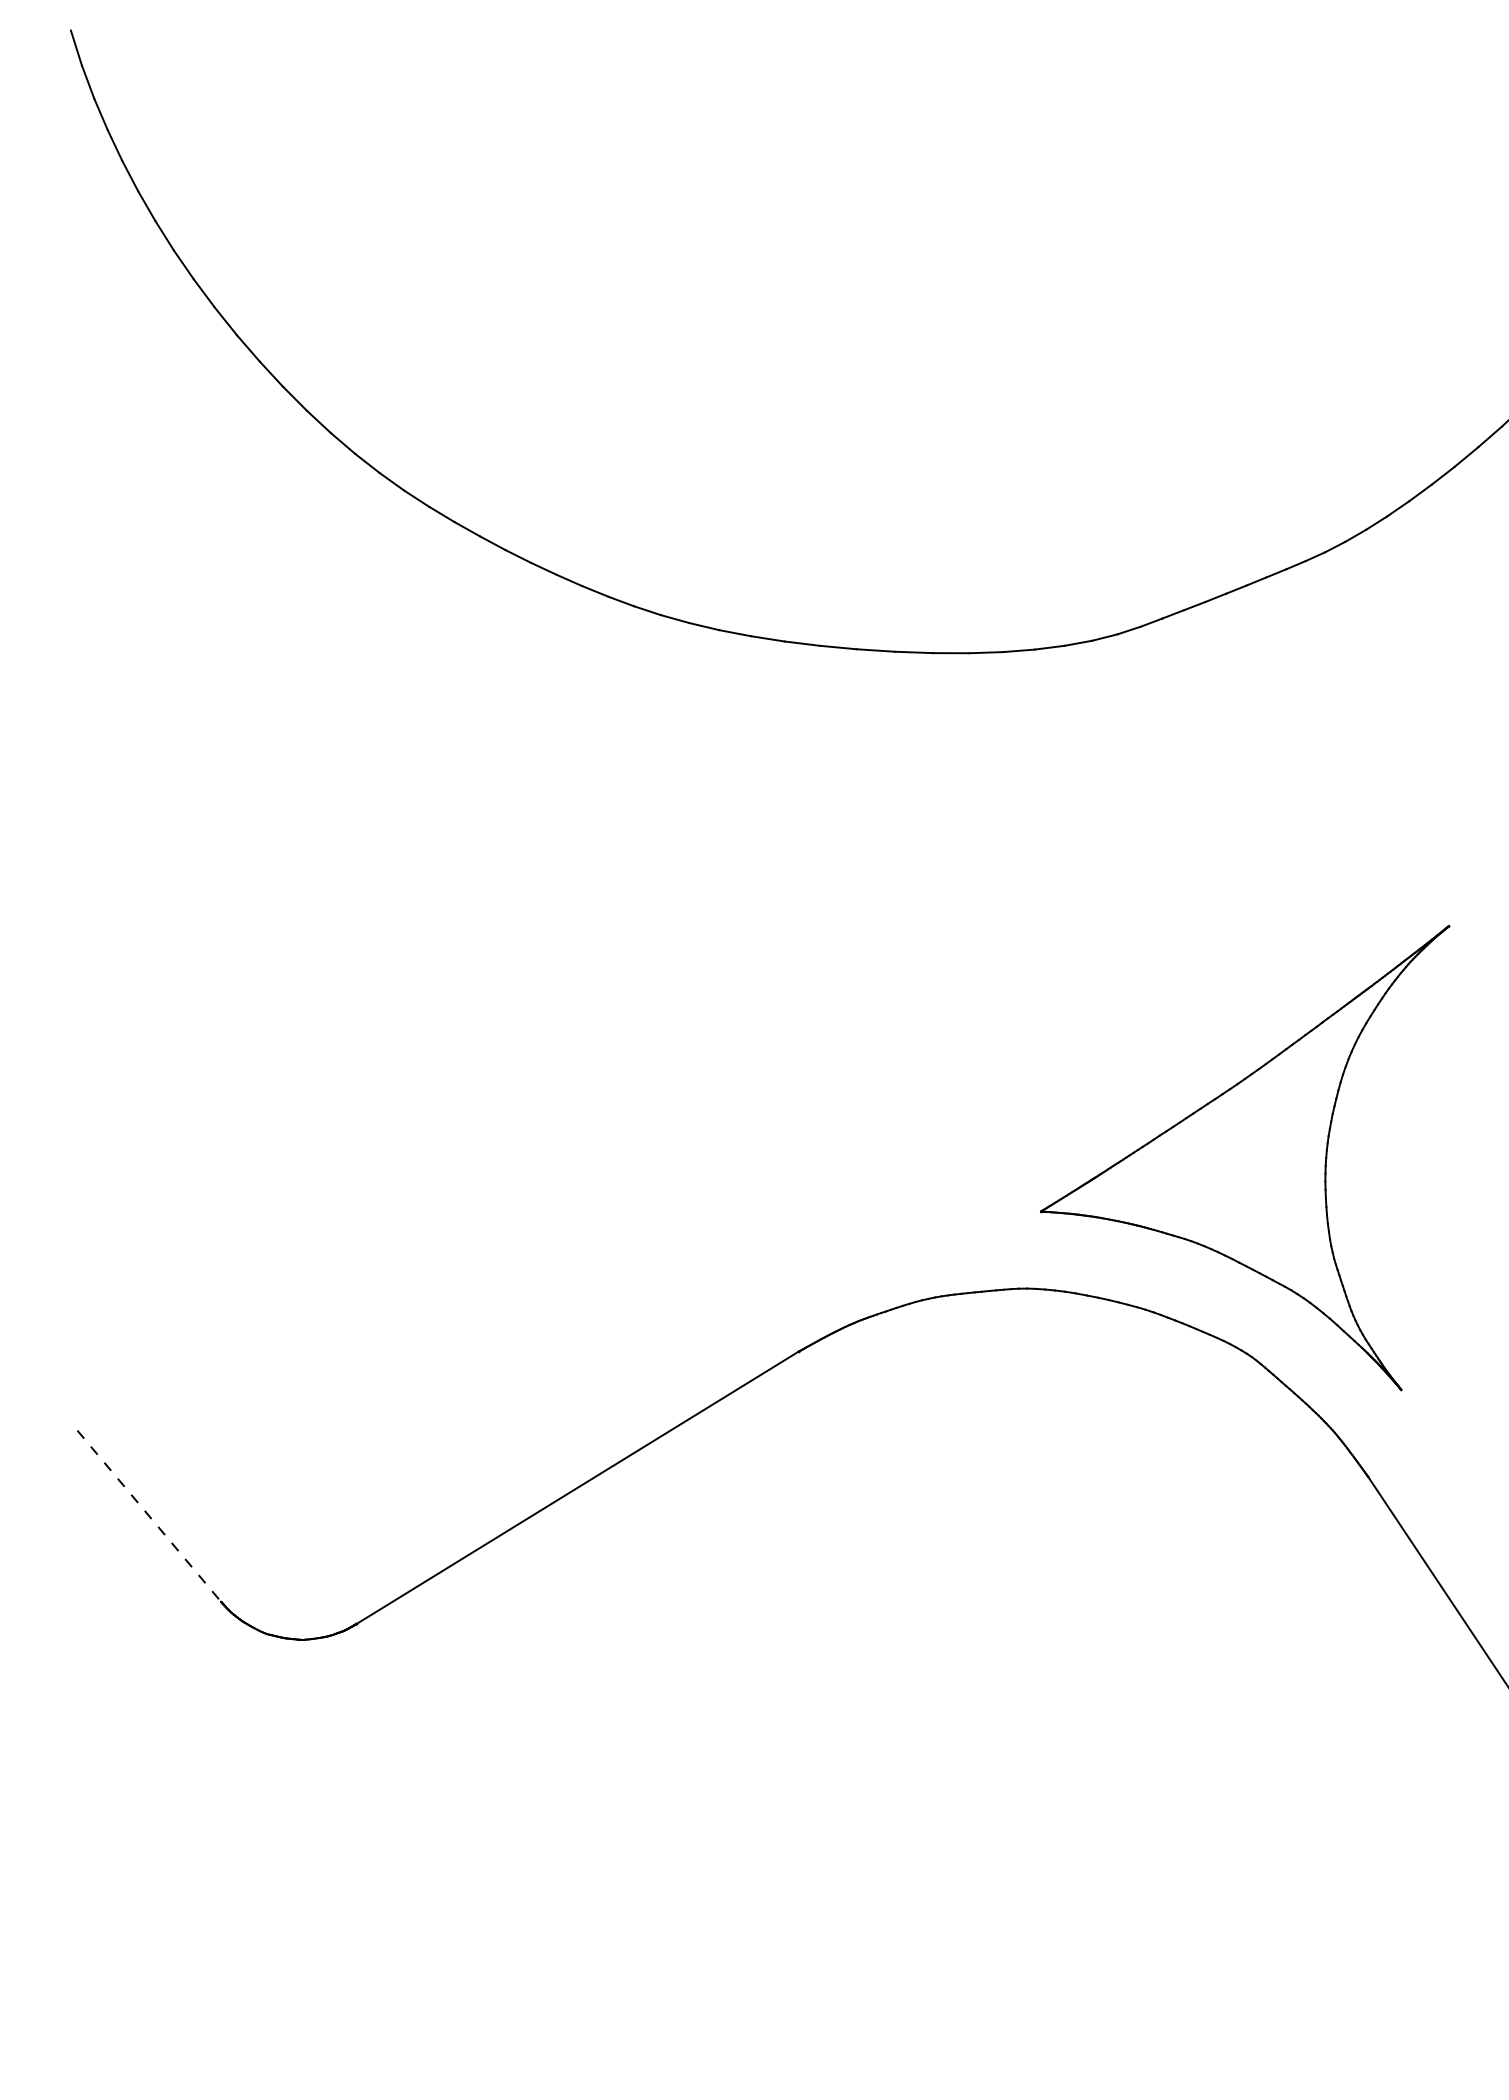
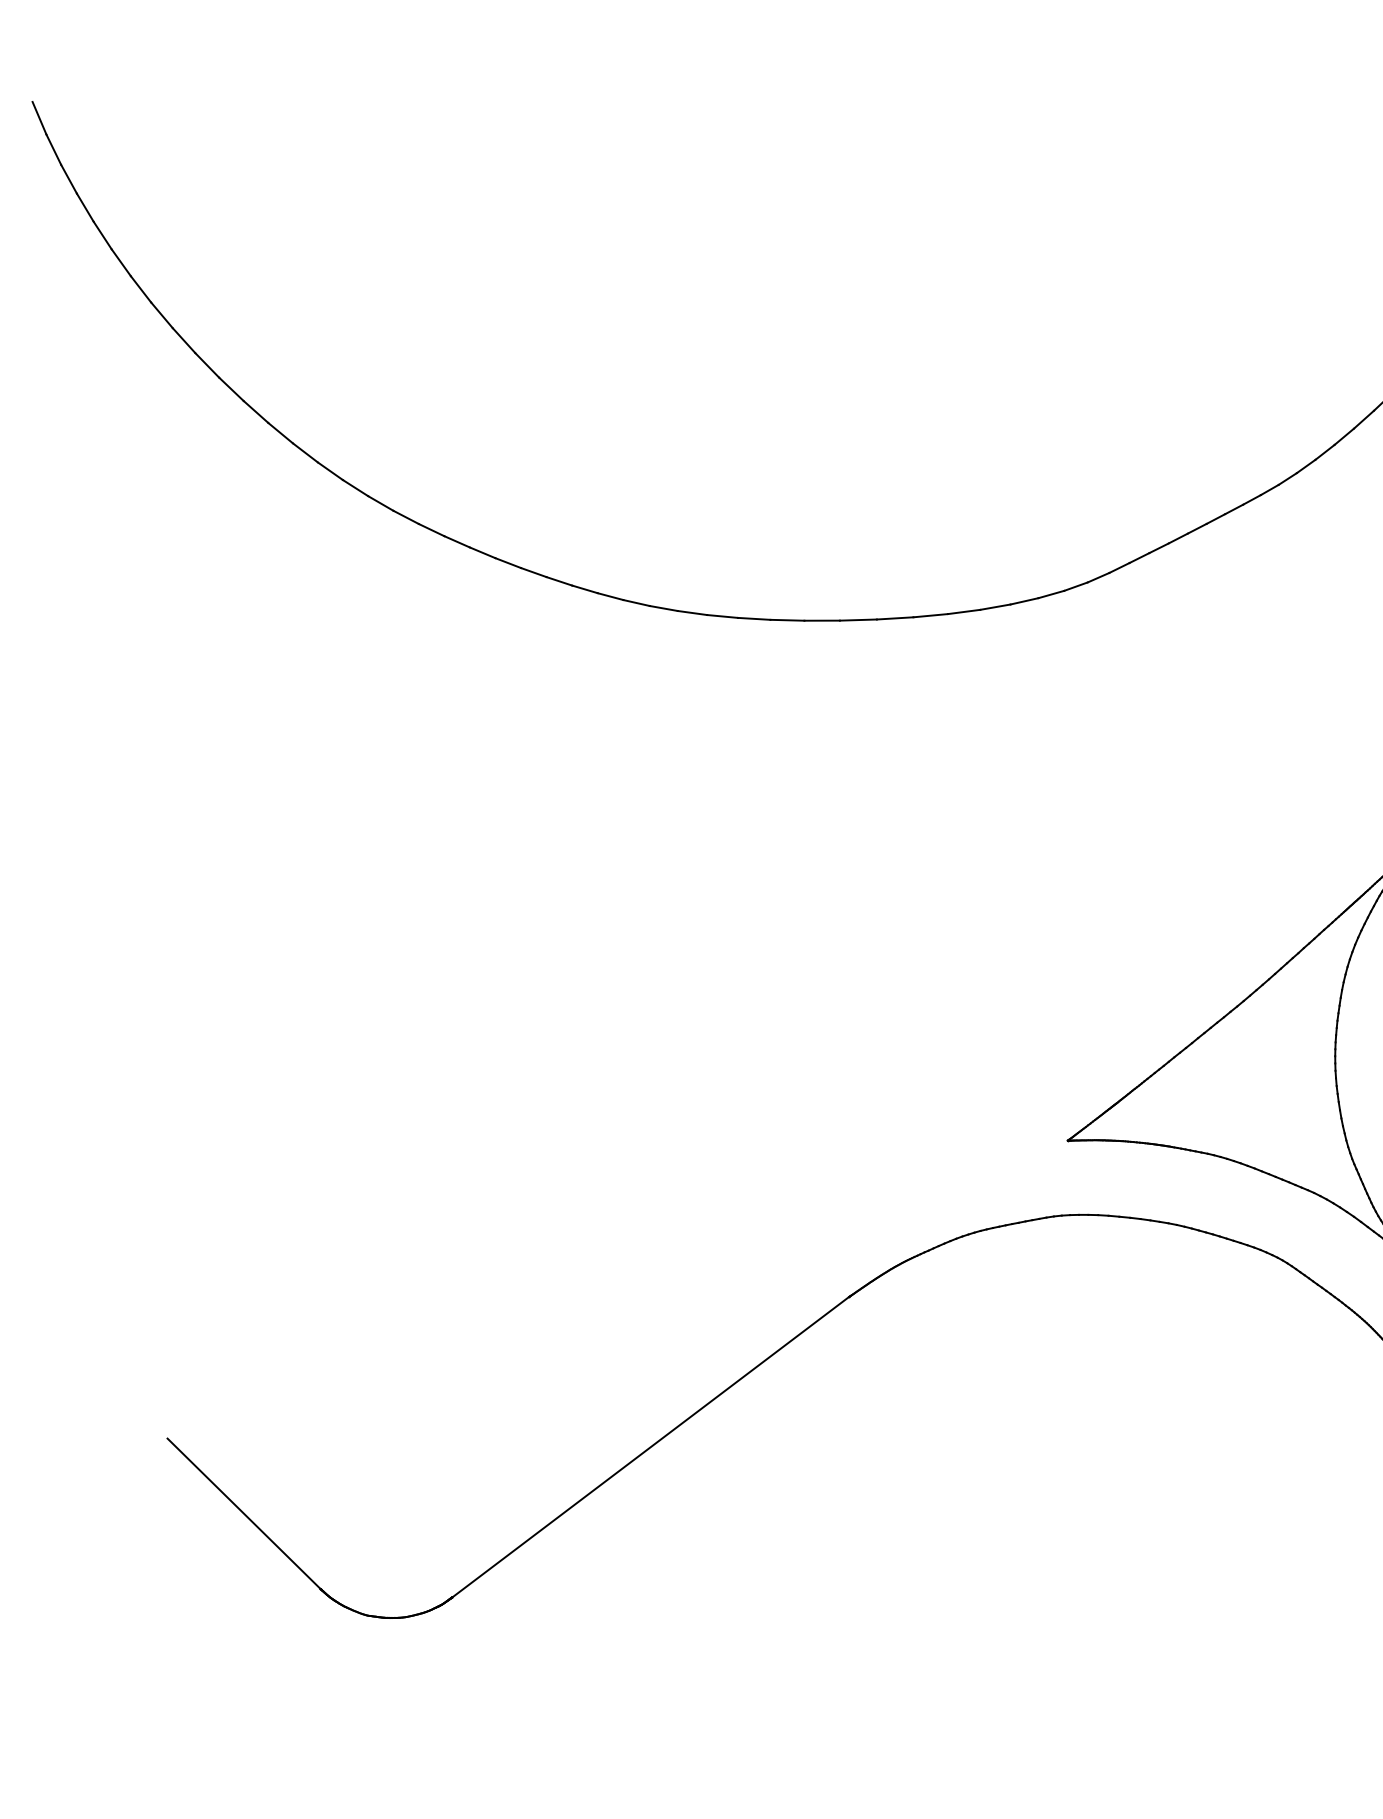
line: (149, 1516) -> (244, 1514), dashed -> solid

